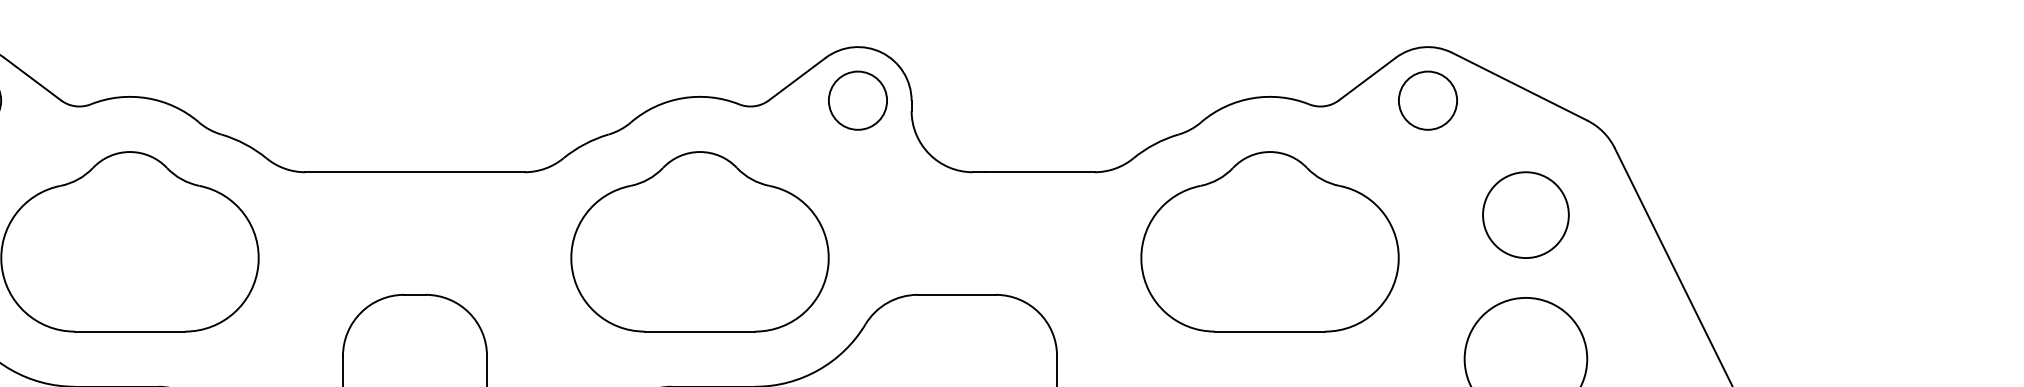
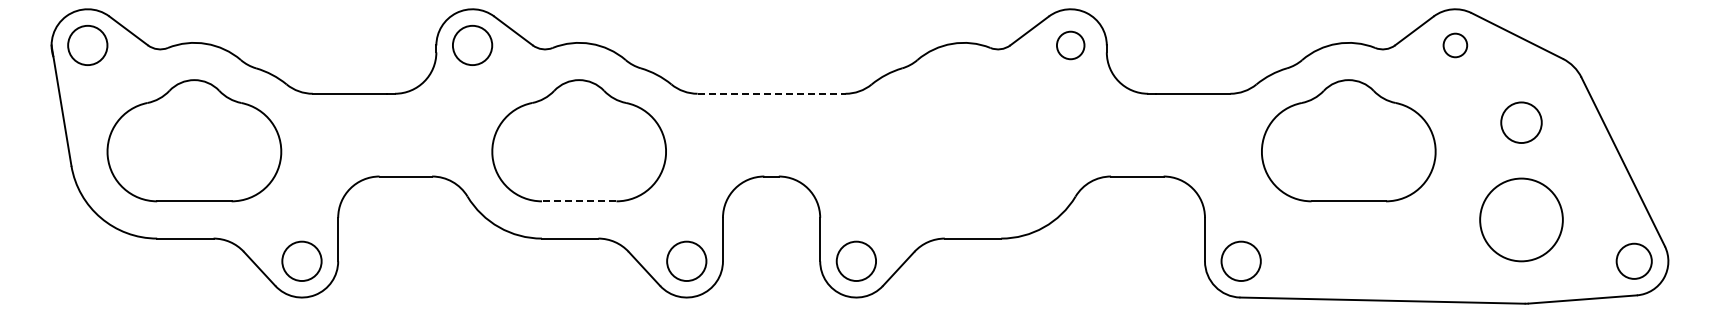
circle: (857, 100) -> (1070, 45), size x0.7
circle: (1428, 100) -> (1455, 45), size x0.6
line: (414, 171) -> (771, 93), solid -> dashed
circle: (1525, 214) -> (1521, 122), size x0.7
part: (699, 241) -> (963, 140), removed
line: (128, 331) -> (578, 201), solid -> dashed

